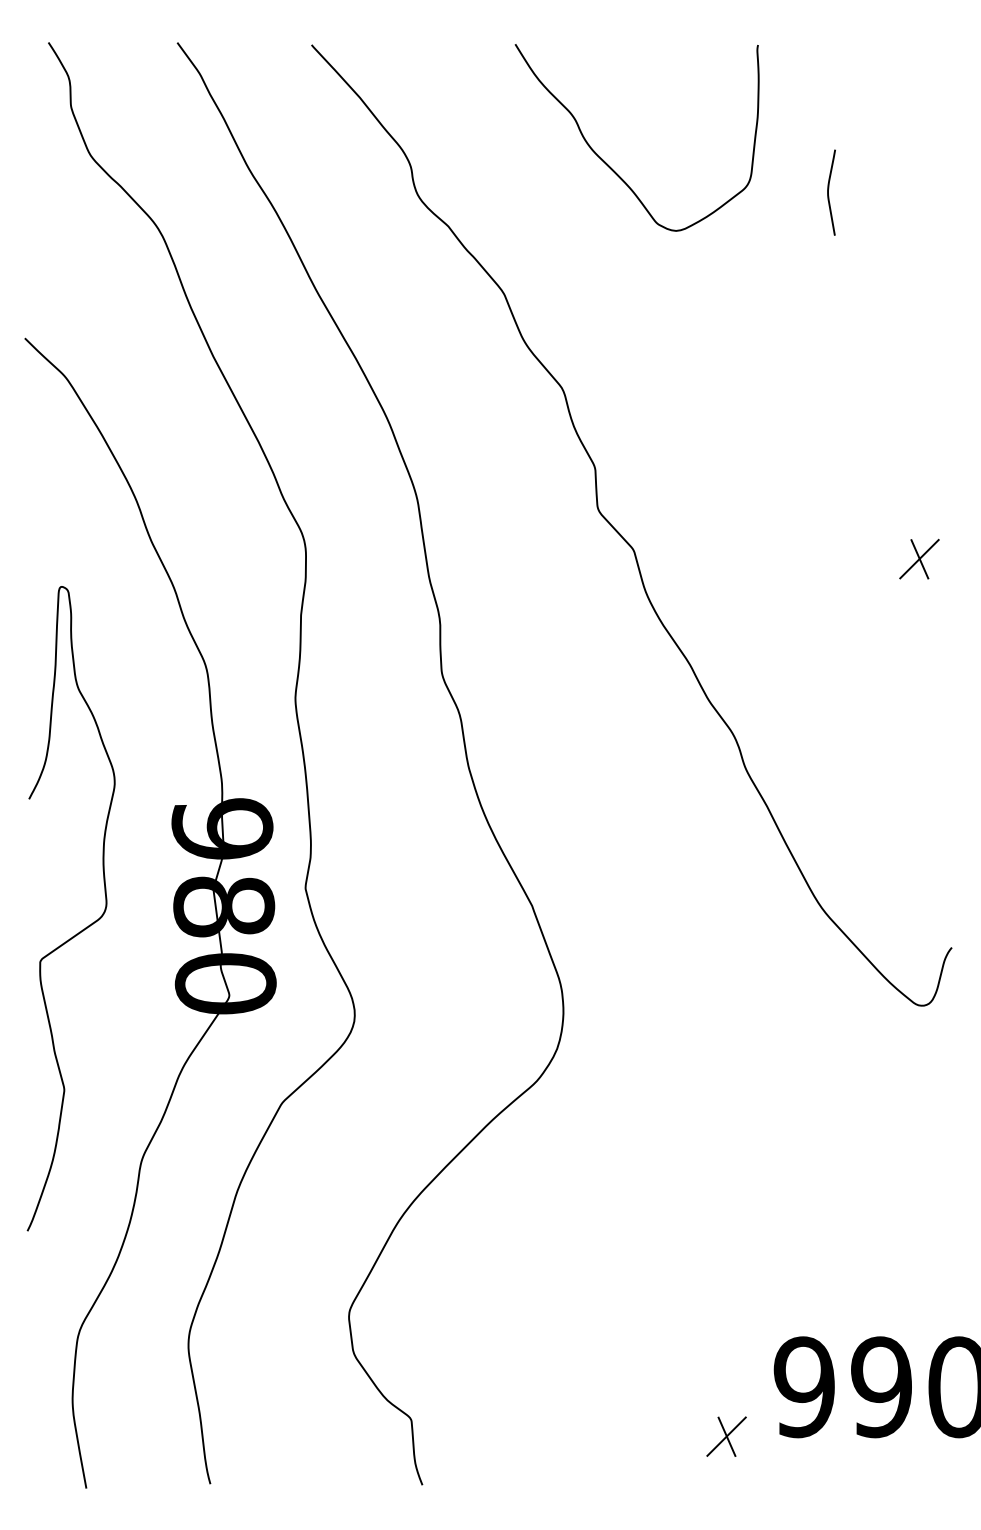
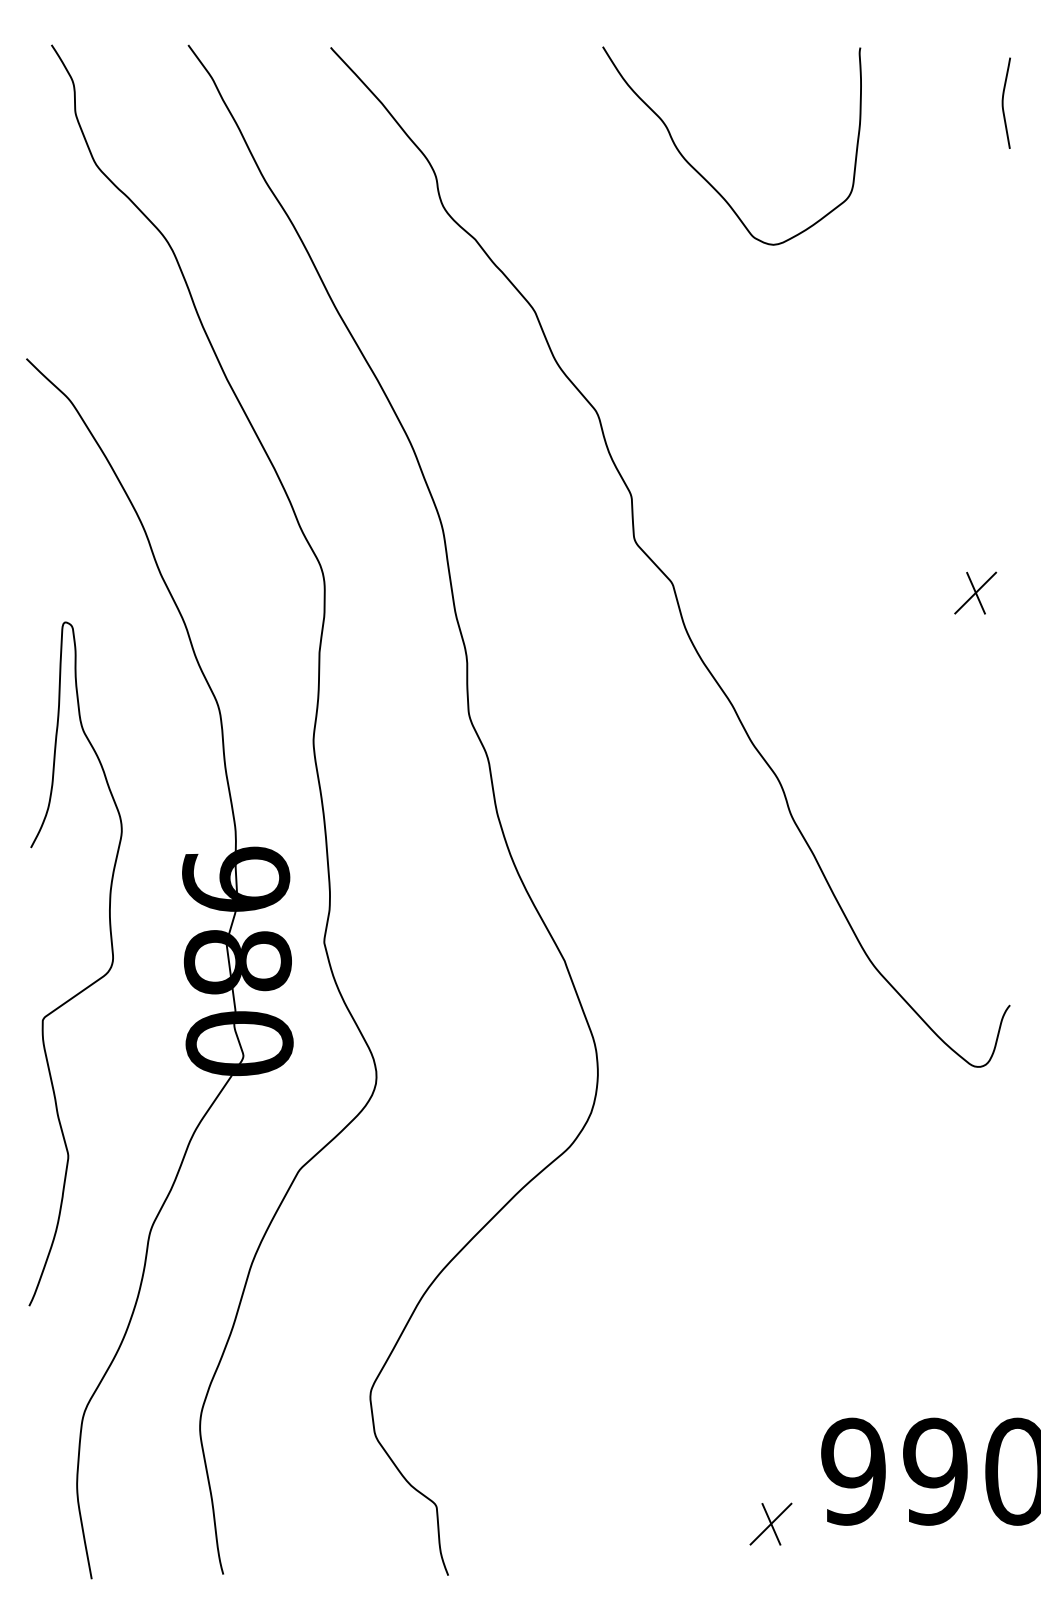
curve: (608, 164) -> (701, 174), moved
curve: (828, 191) -> (1003, 102), moved

